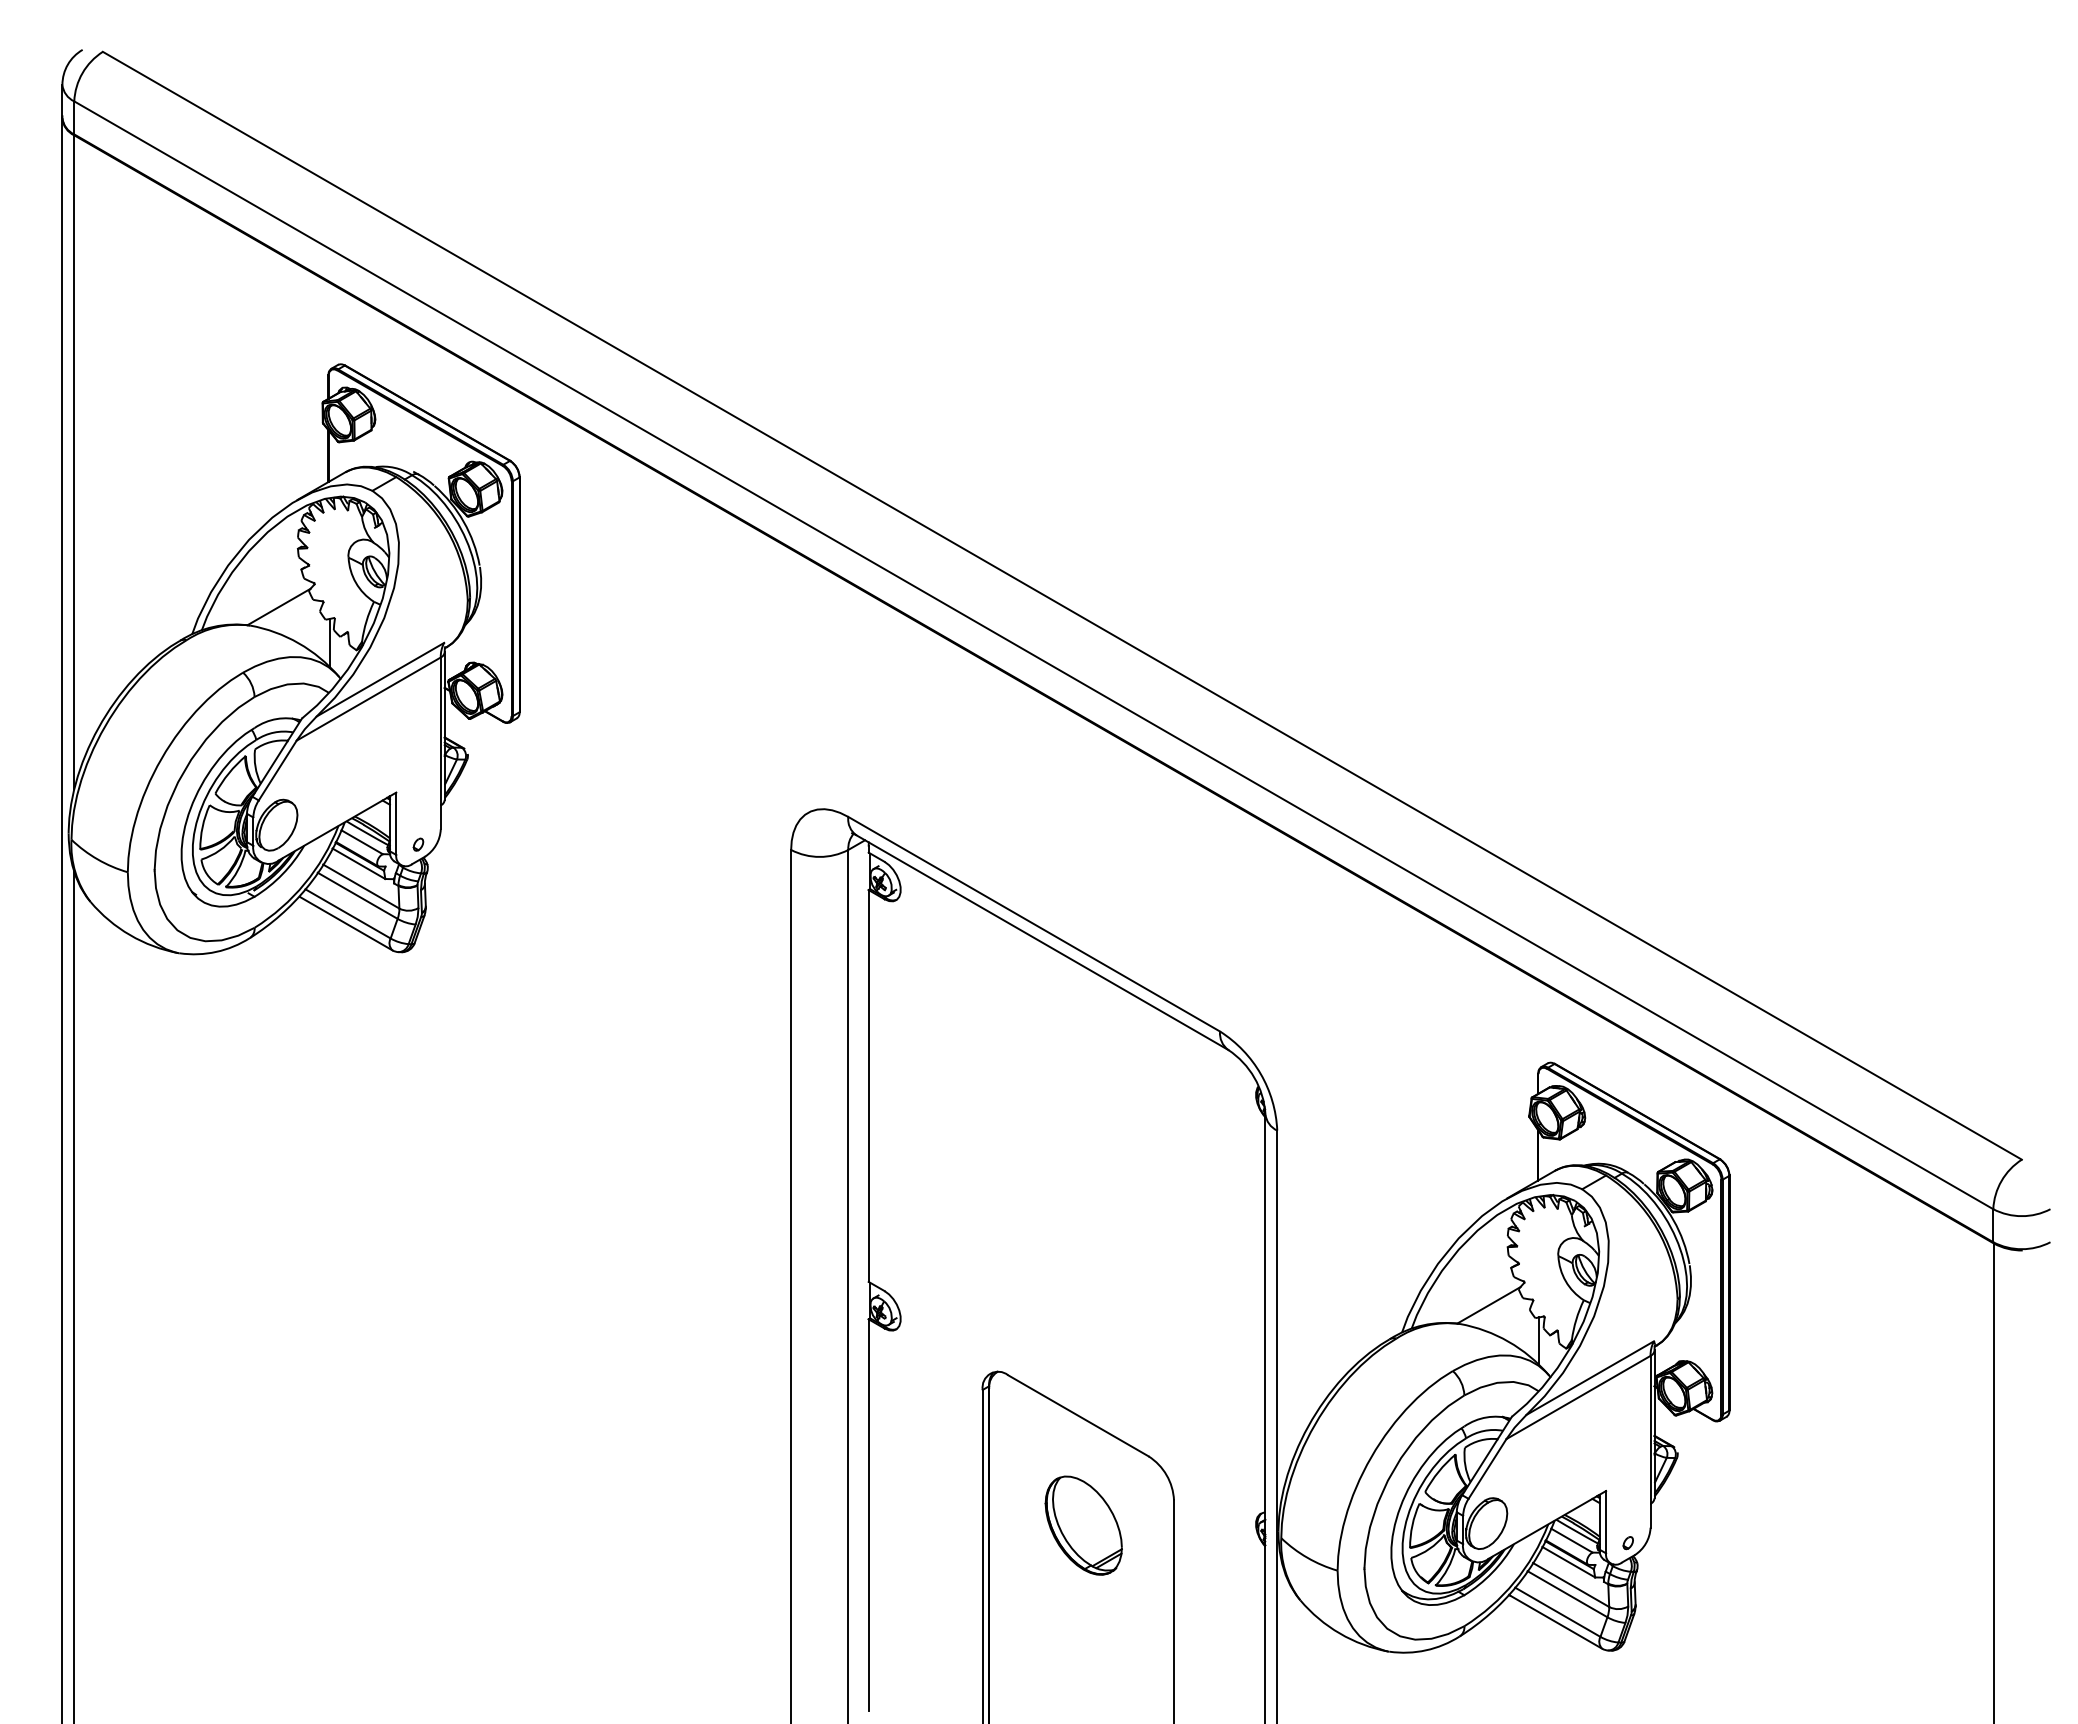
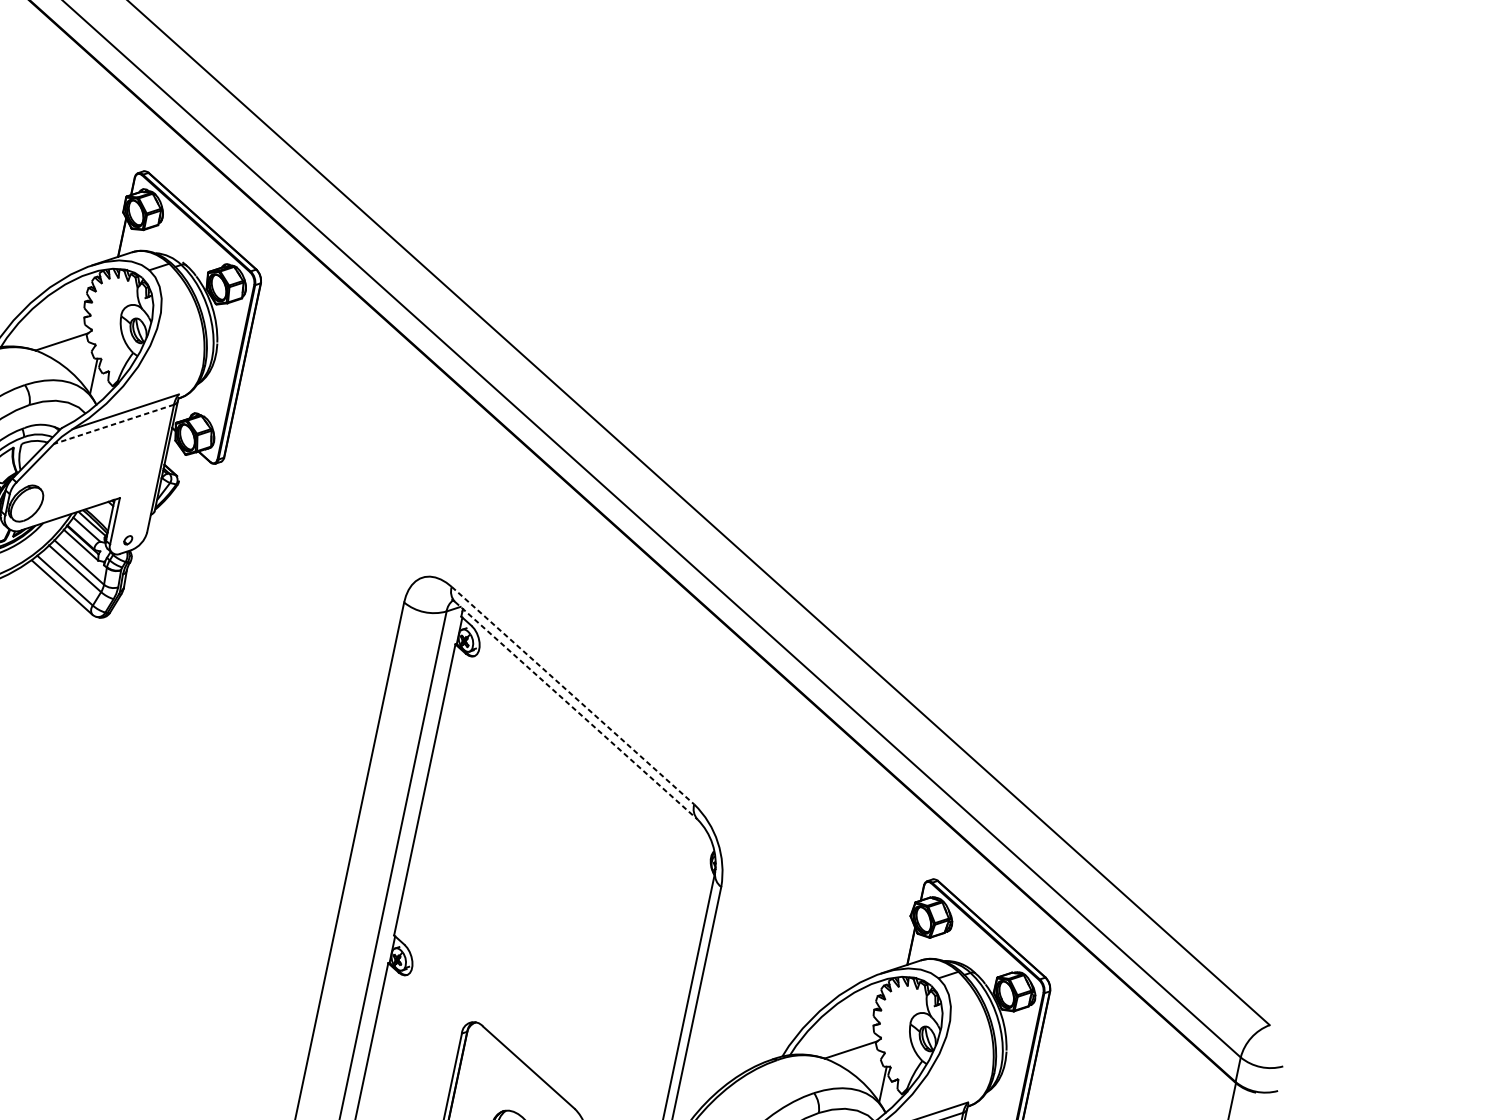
line: (368, 699) -> (113, 424), solid -> dashed
line: (1034, 924) -> (573, 695), solid -> dashed
line: (1042, 942) -> (576, 710), solid -> dashed

